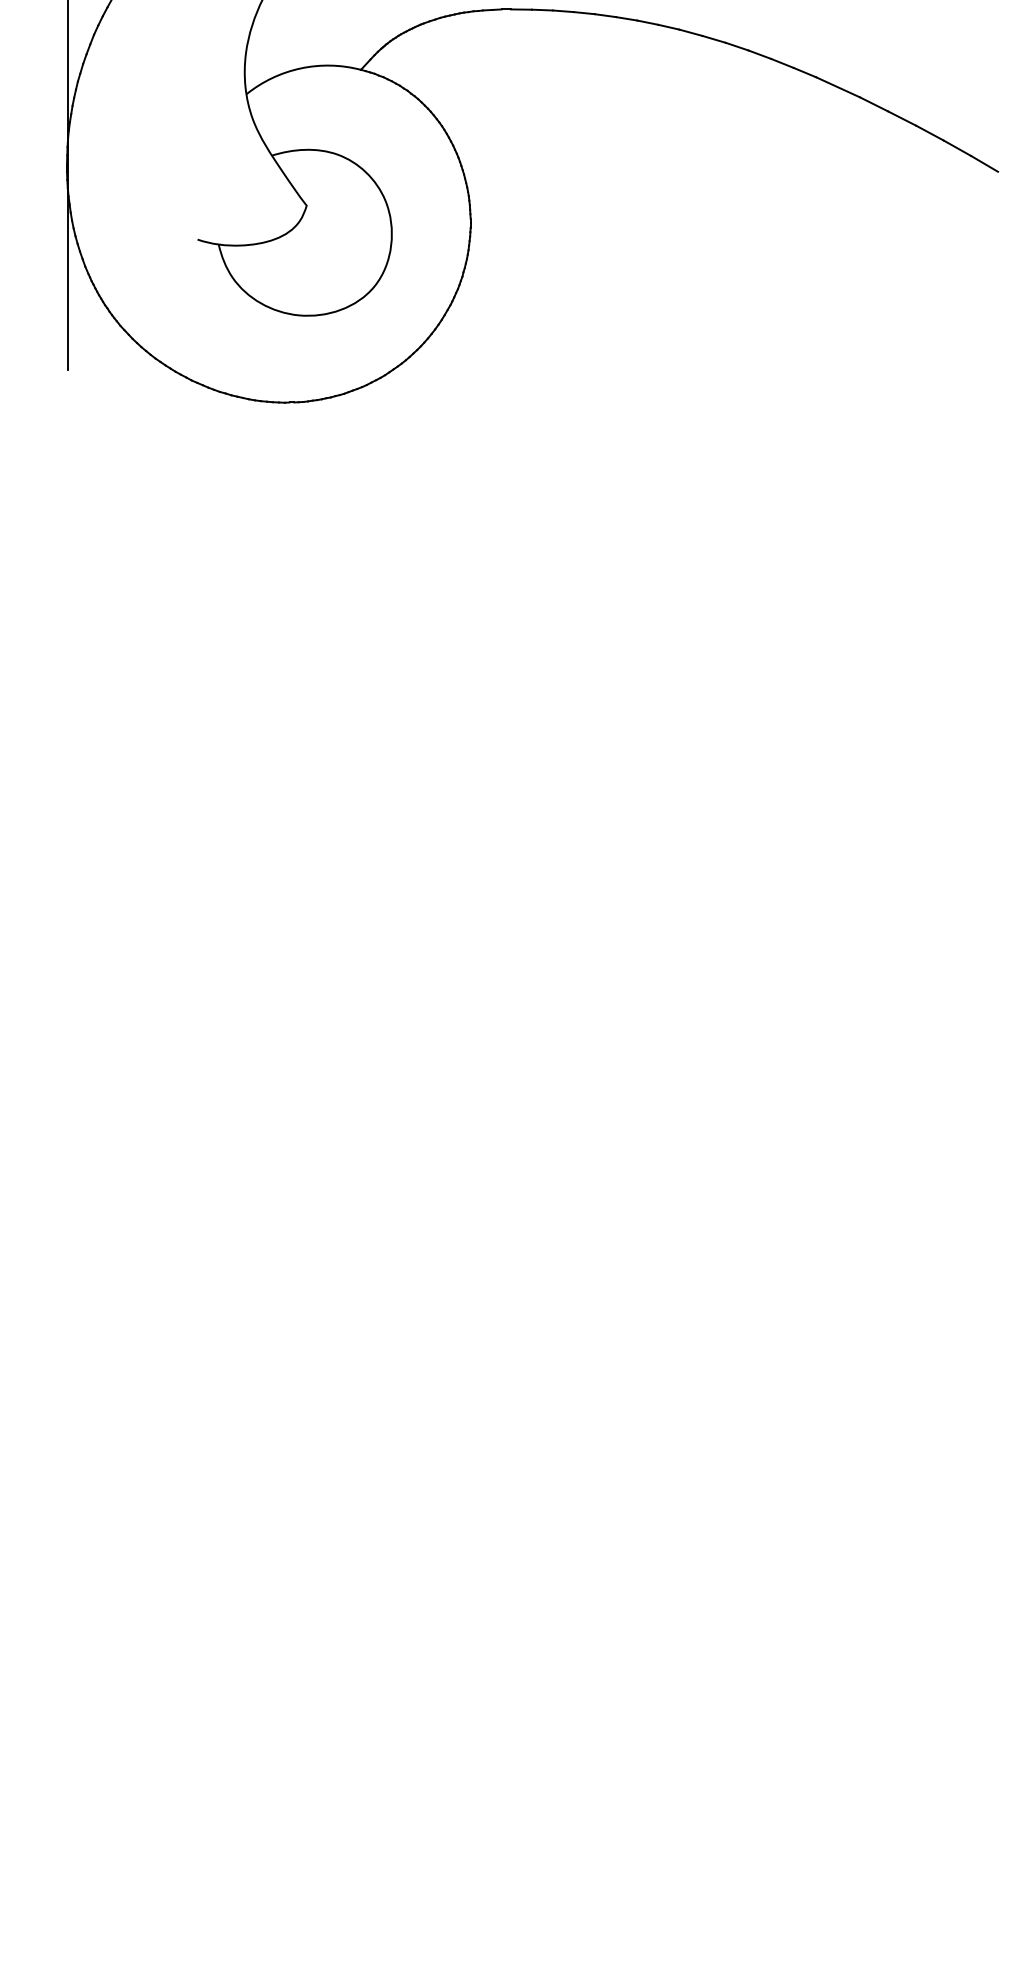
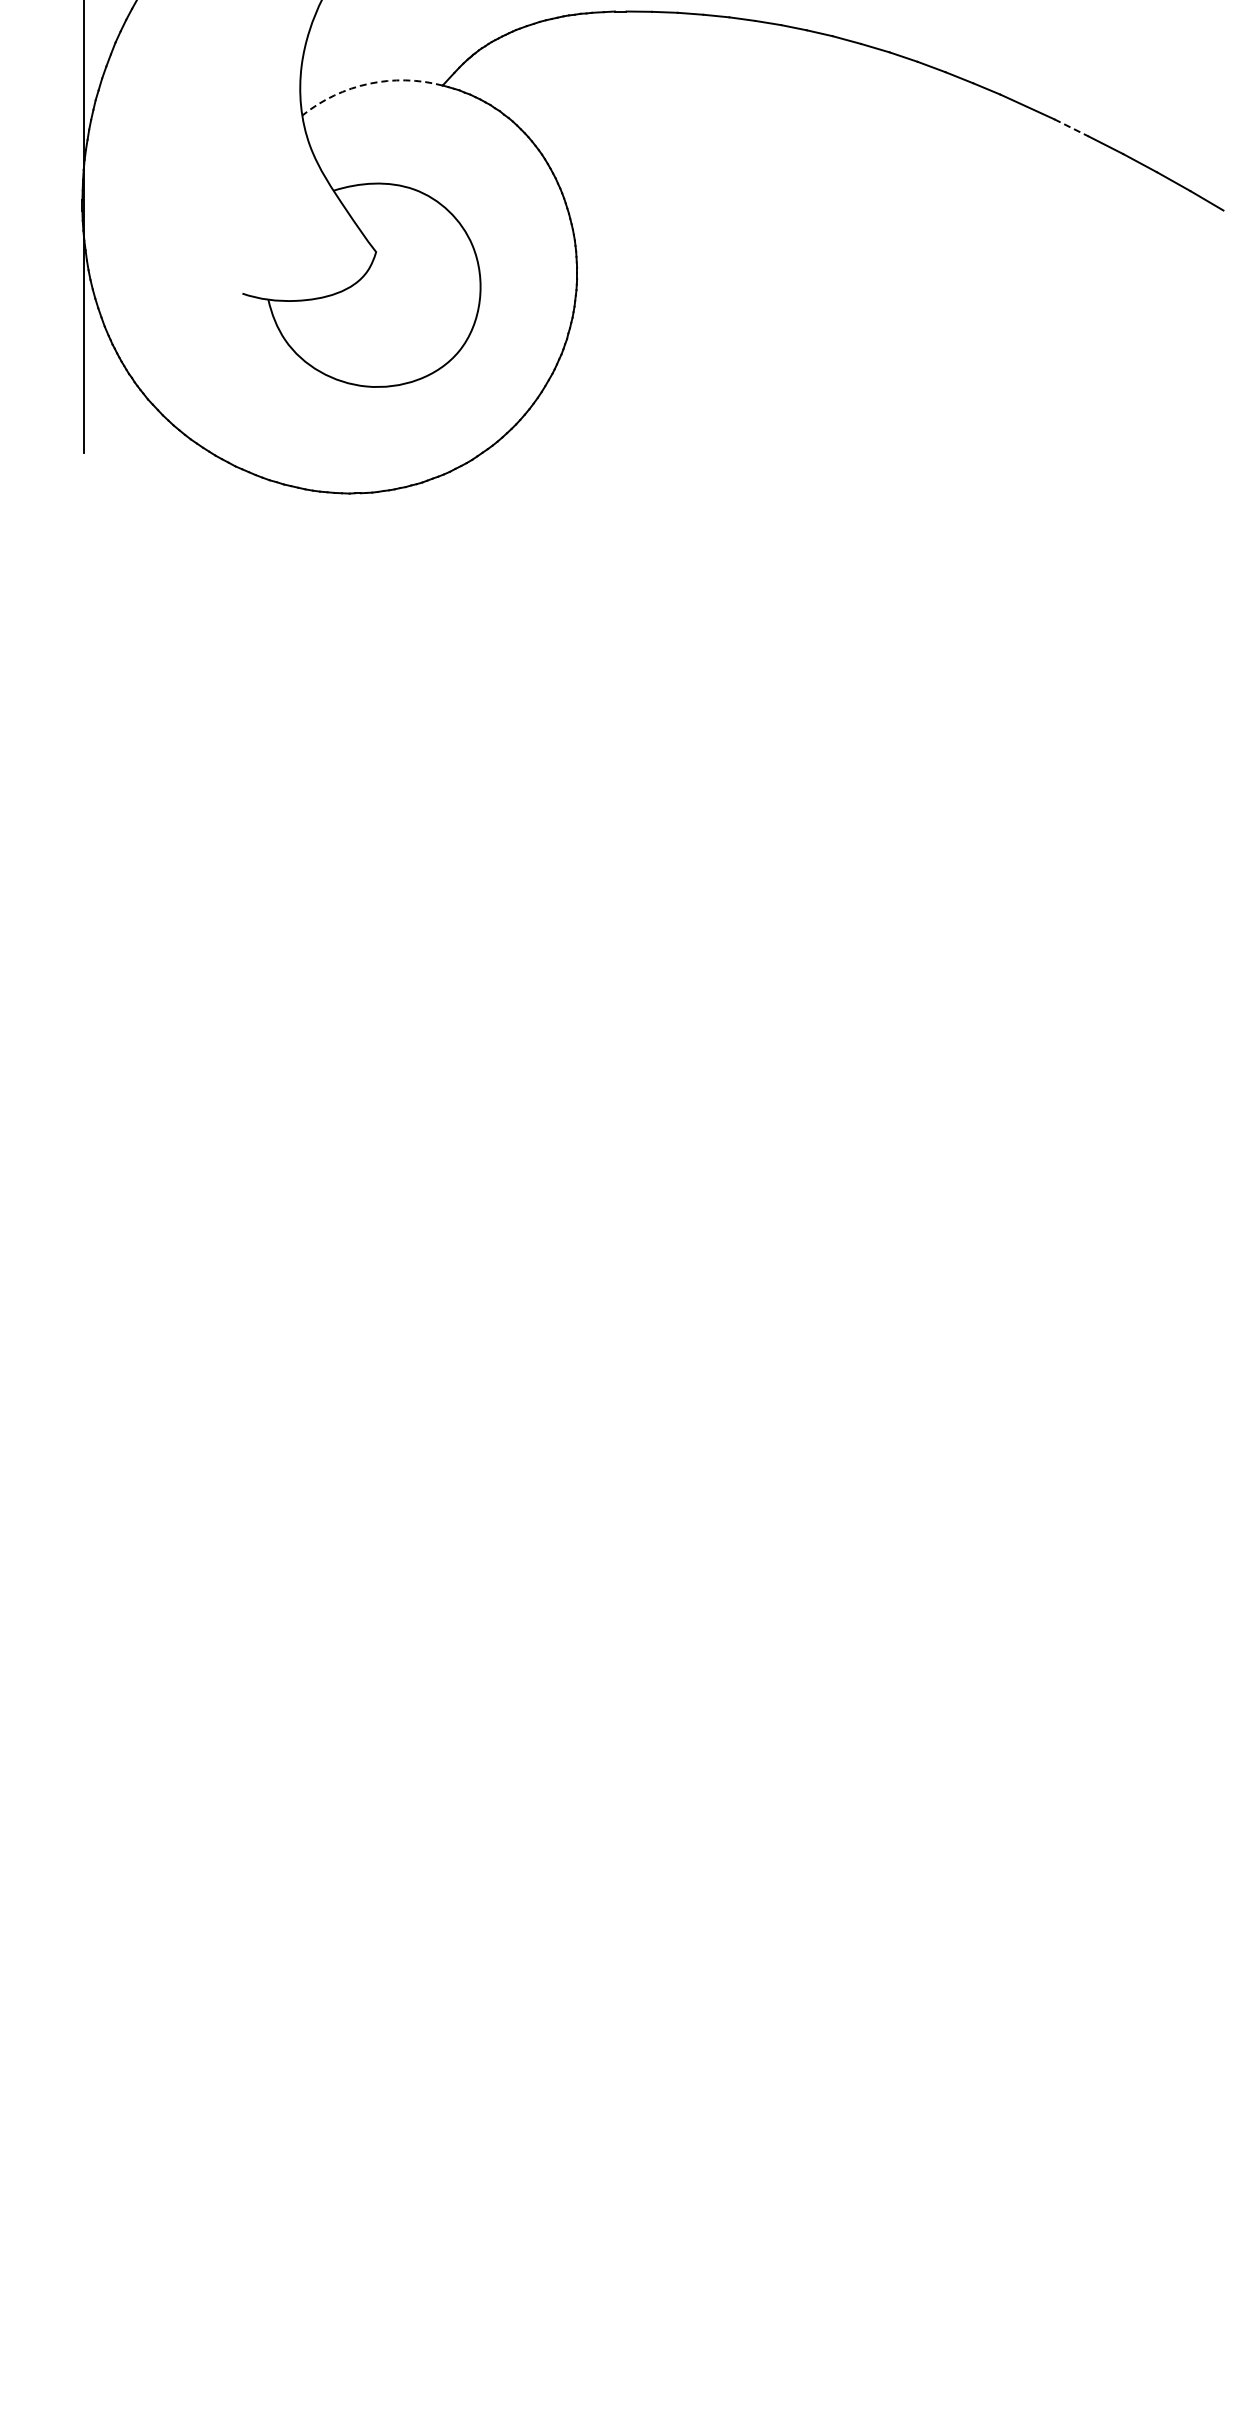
arc: (301, 68) -> (369, 83), solid -> dashed
line: (874, 104) -> (1071, 128), solid -> dashed

